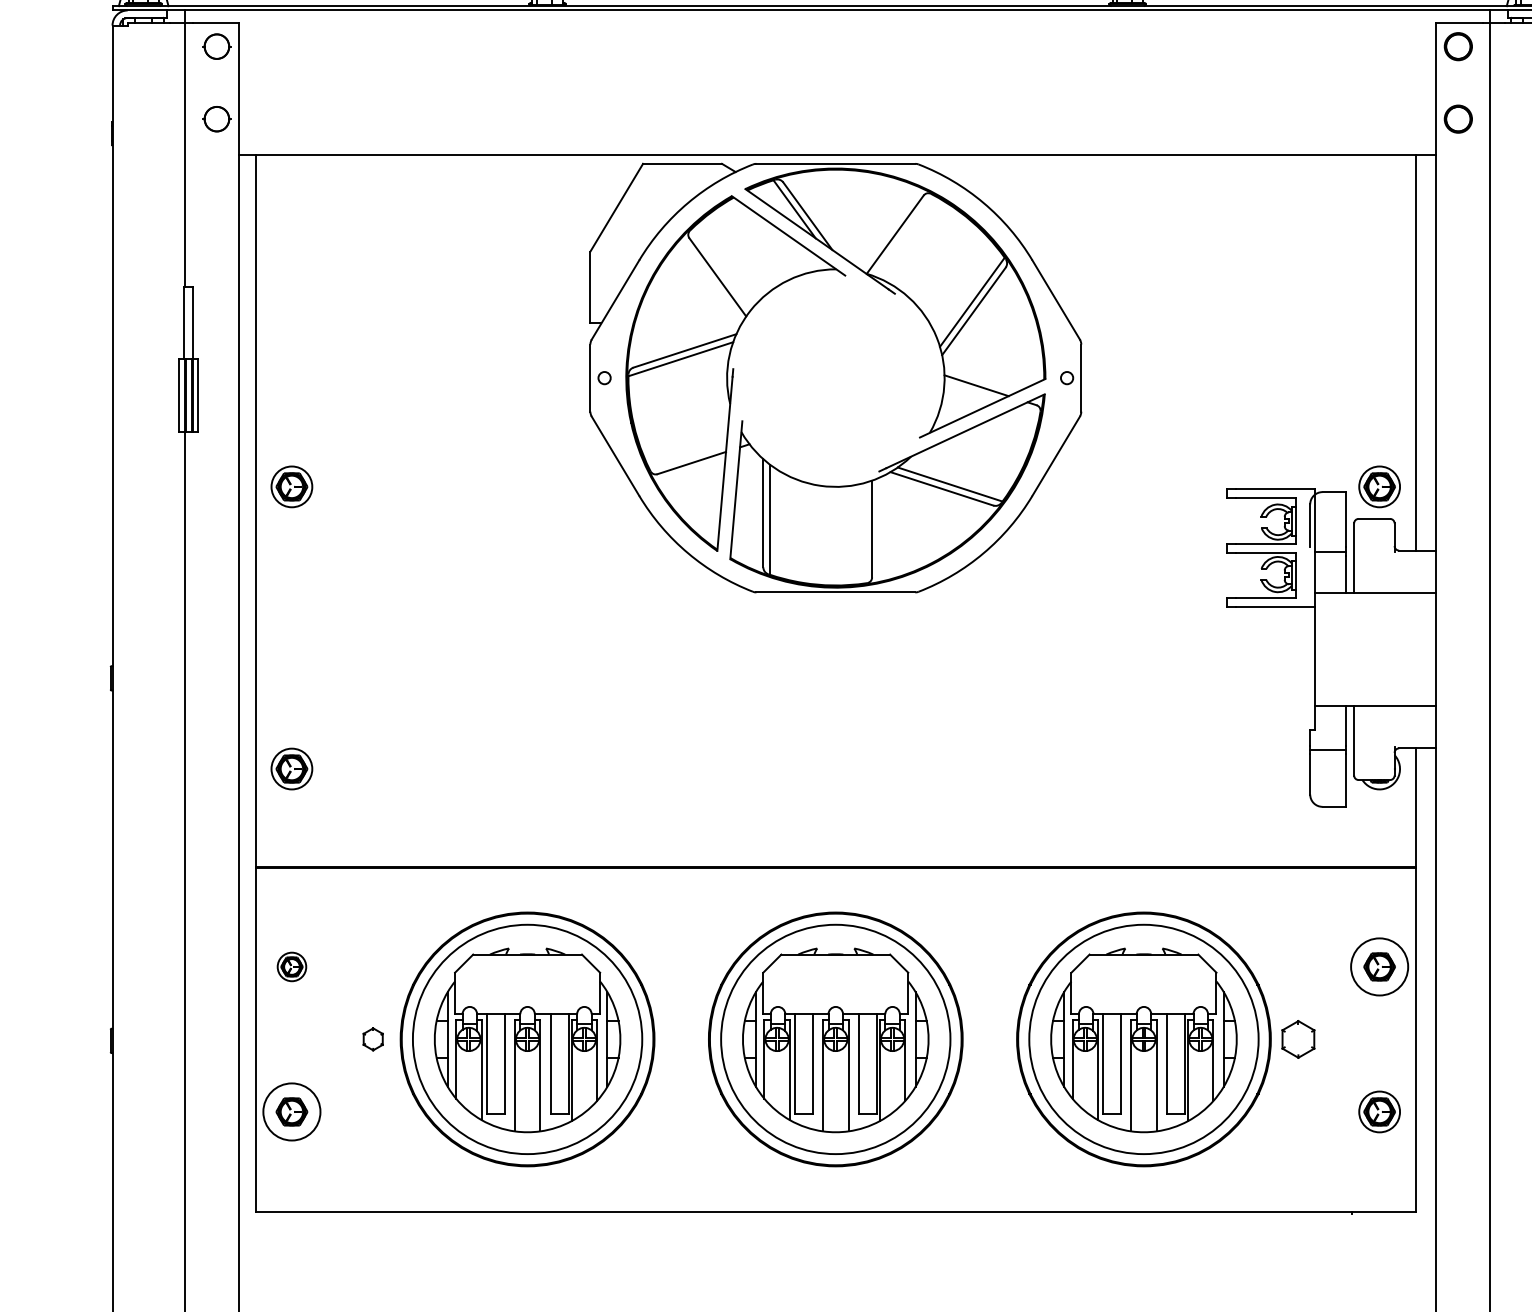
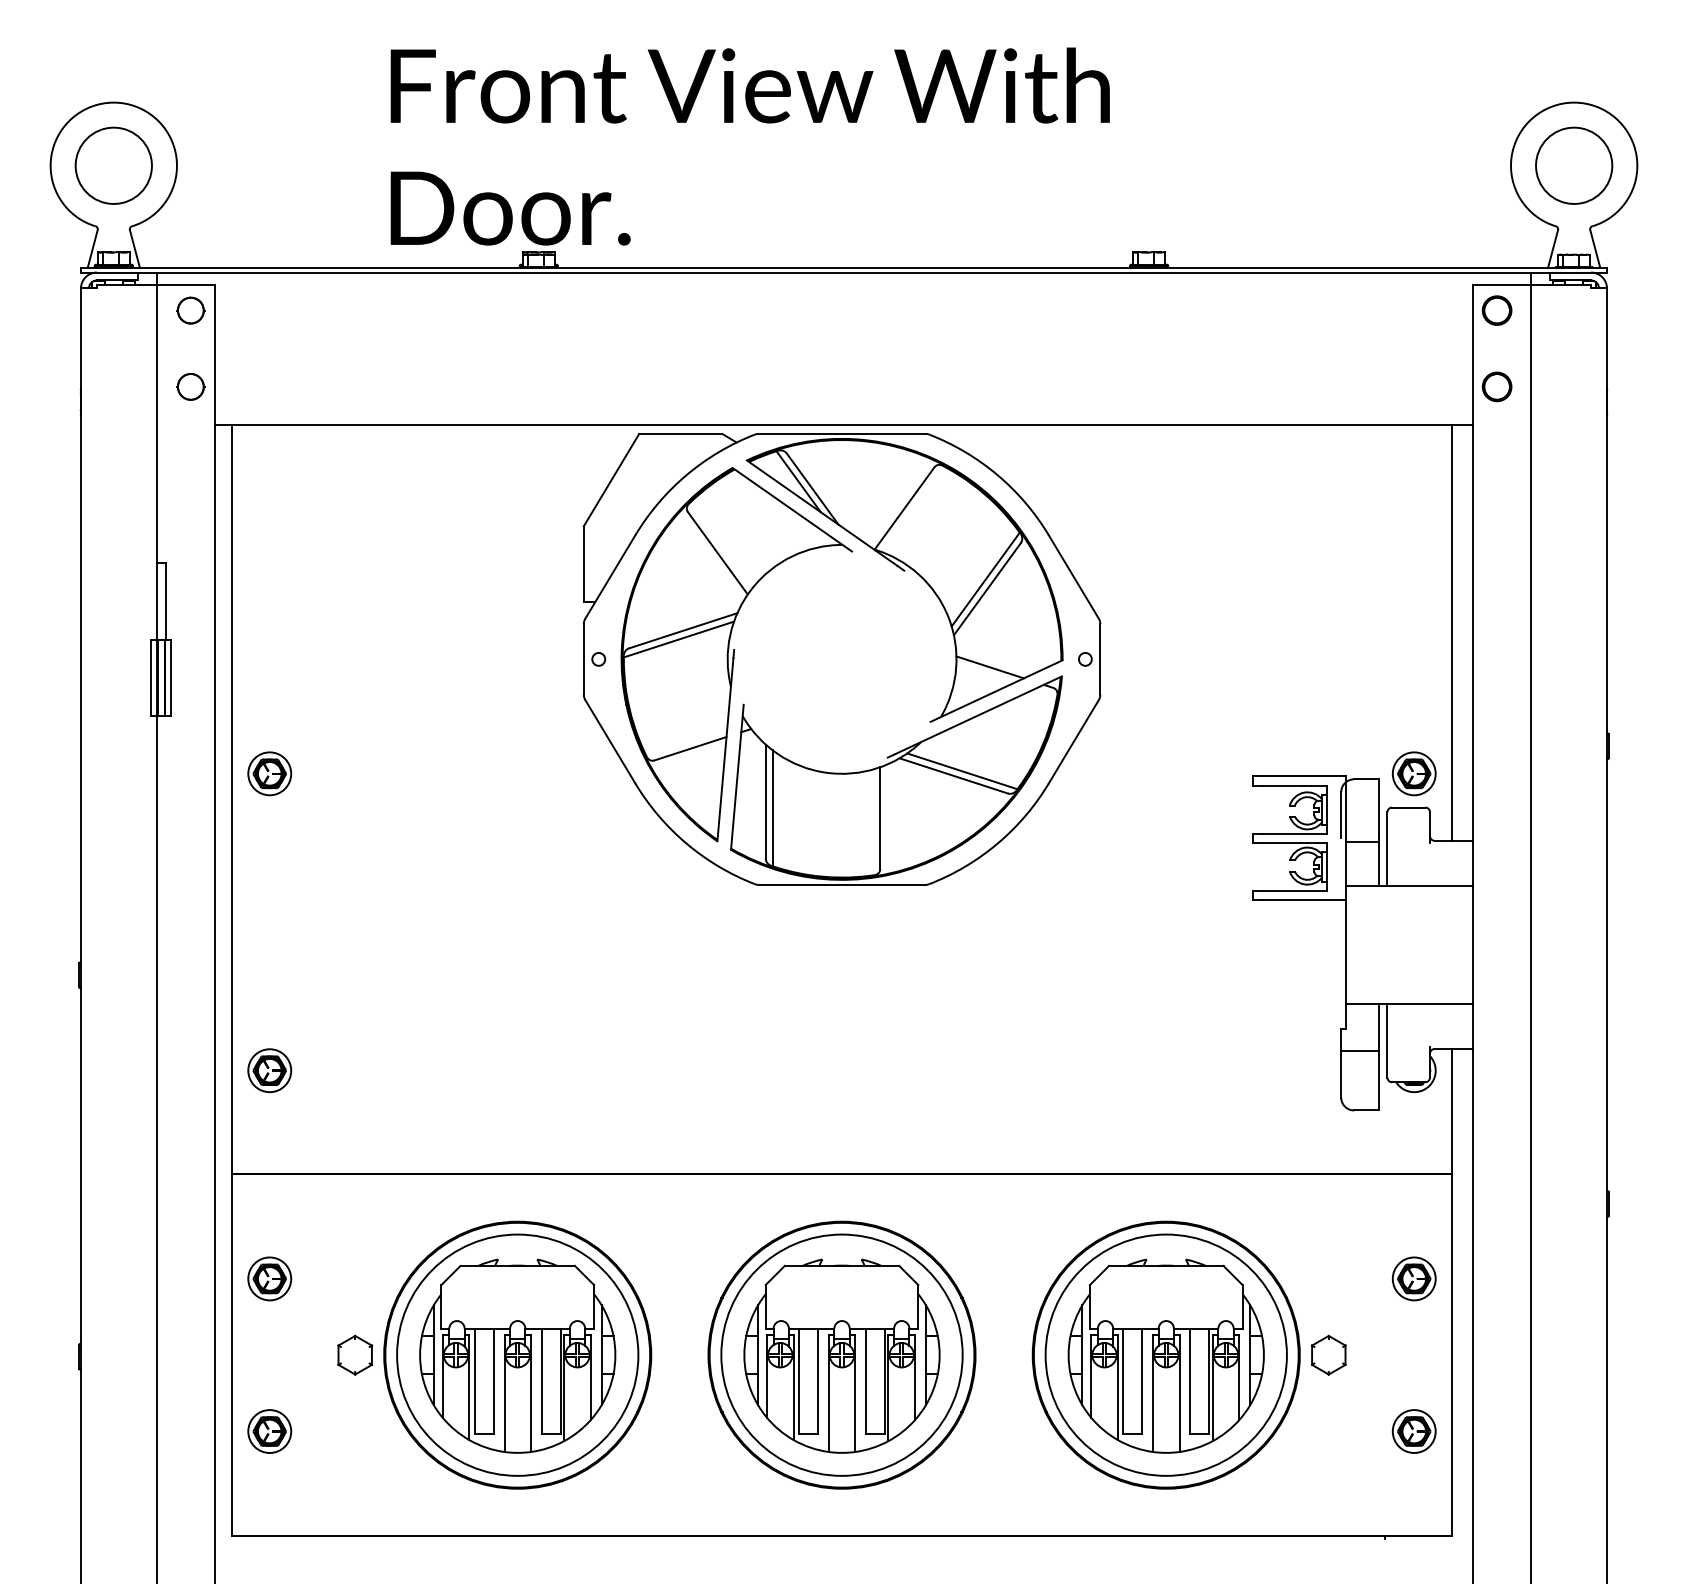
part: (291, 966) -> (269, 1278), size x1.43
circle: (1378, 966) -> (1413, 1278), size x0.71
part: (373, 1038) -> (355, 1354), size x1.67
circle: (291, 1111) -> (269, 1431), size x0.71

